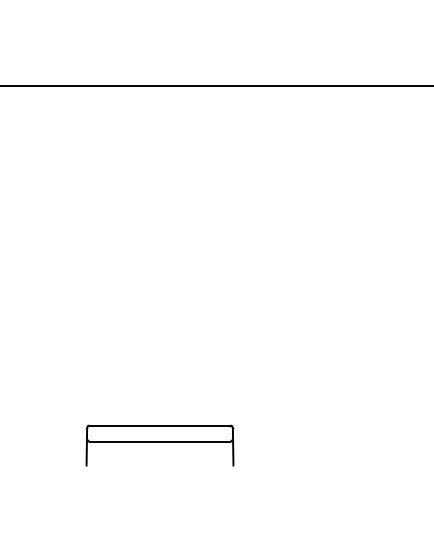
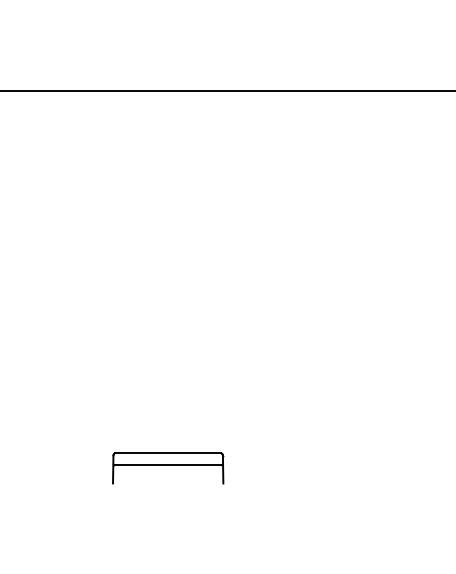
part: (160, 445) -> (168, 468), size x0.71

